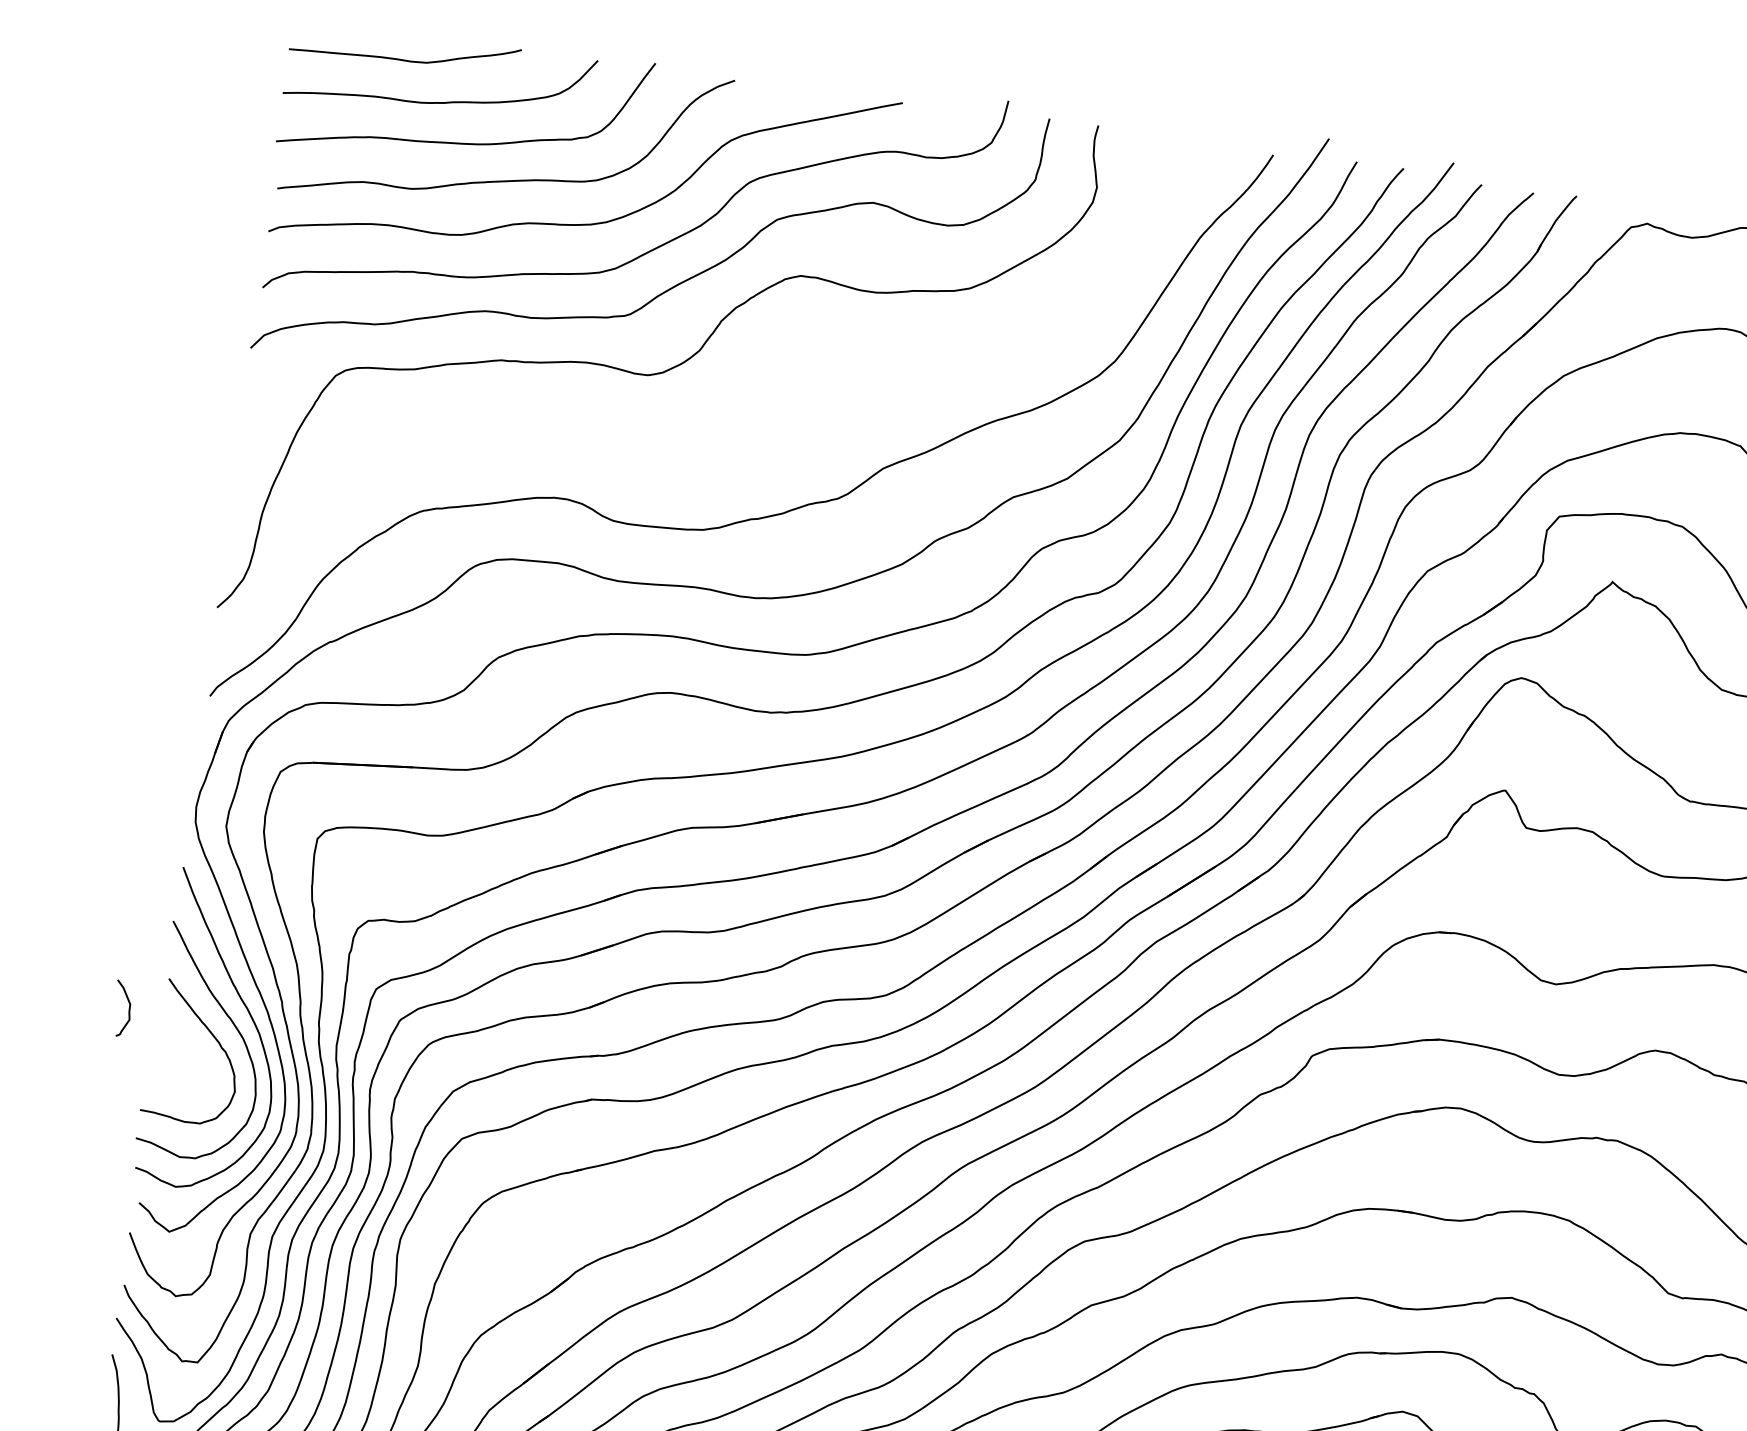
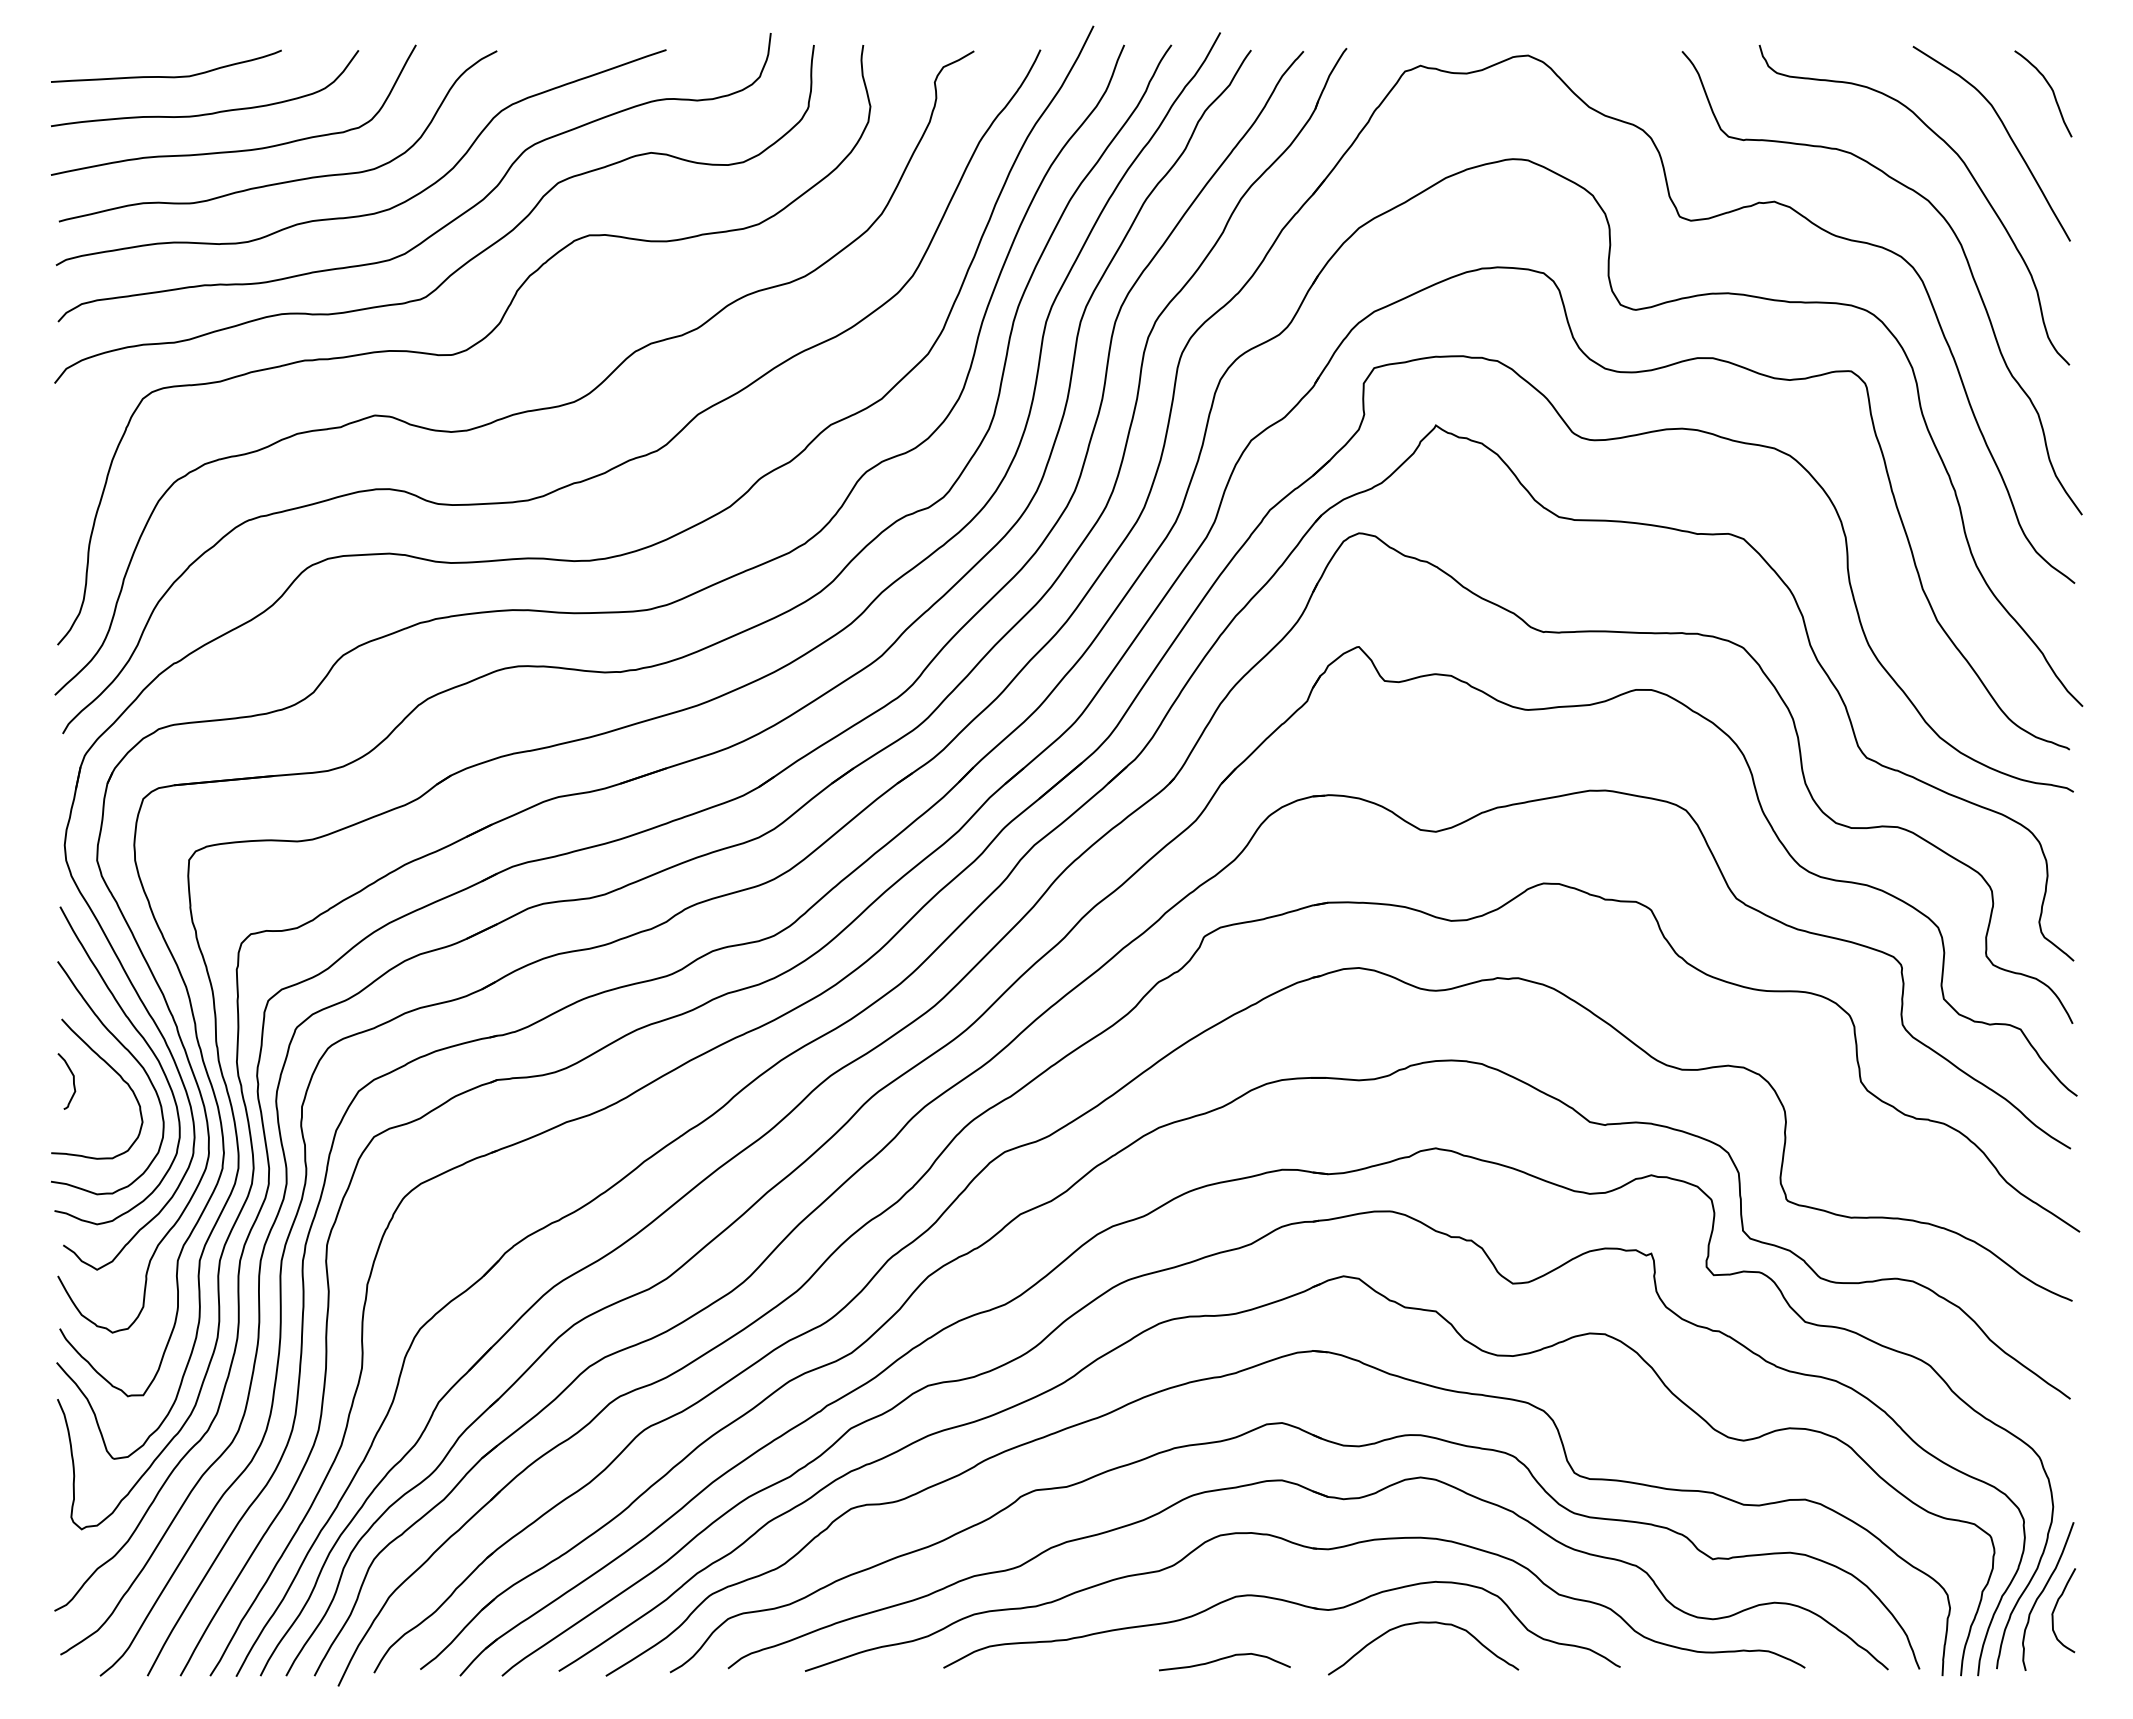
curve: (708, 440) -> (521, 411), added
curve: (129, 1009) -> (73, 1081), moved

